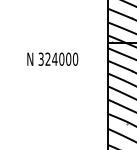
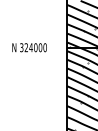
text: (52, 58) -> (29, 47), moved

